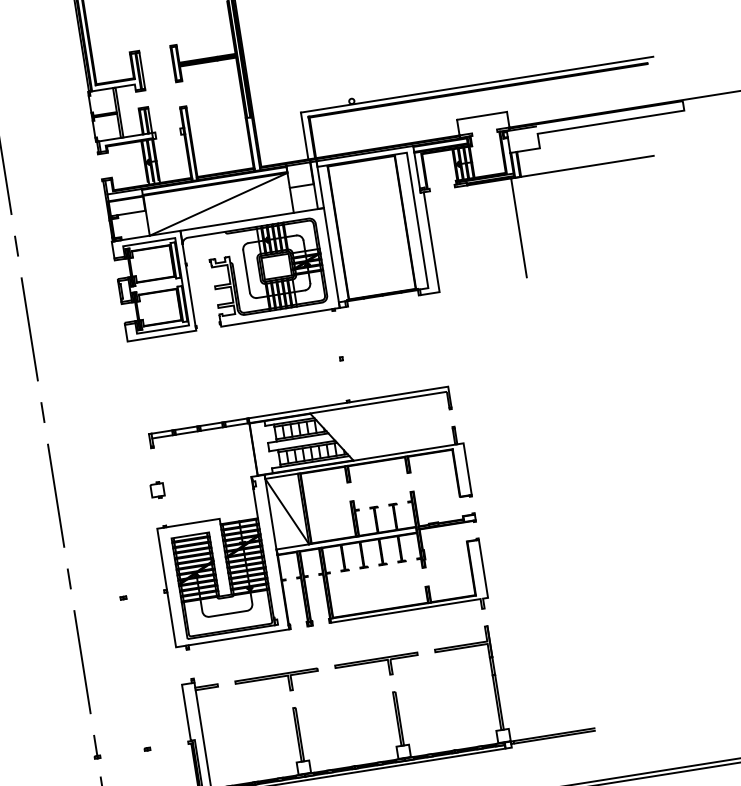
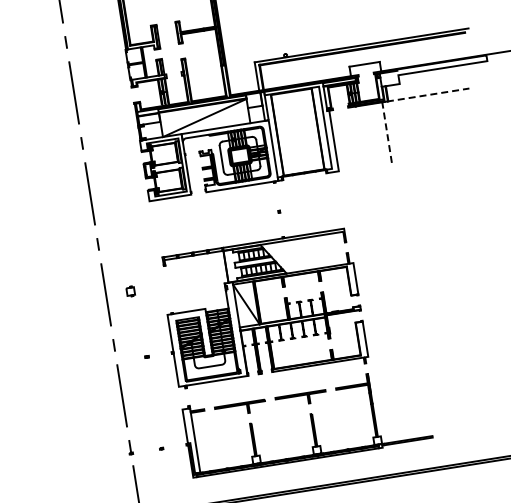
line: (532, 175) -> (395, 100), solid -> dashed
part: (157, 490) -> (130, 291), moved

